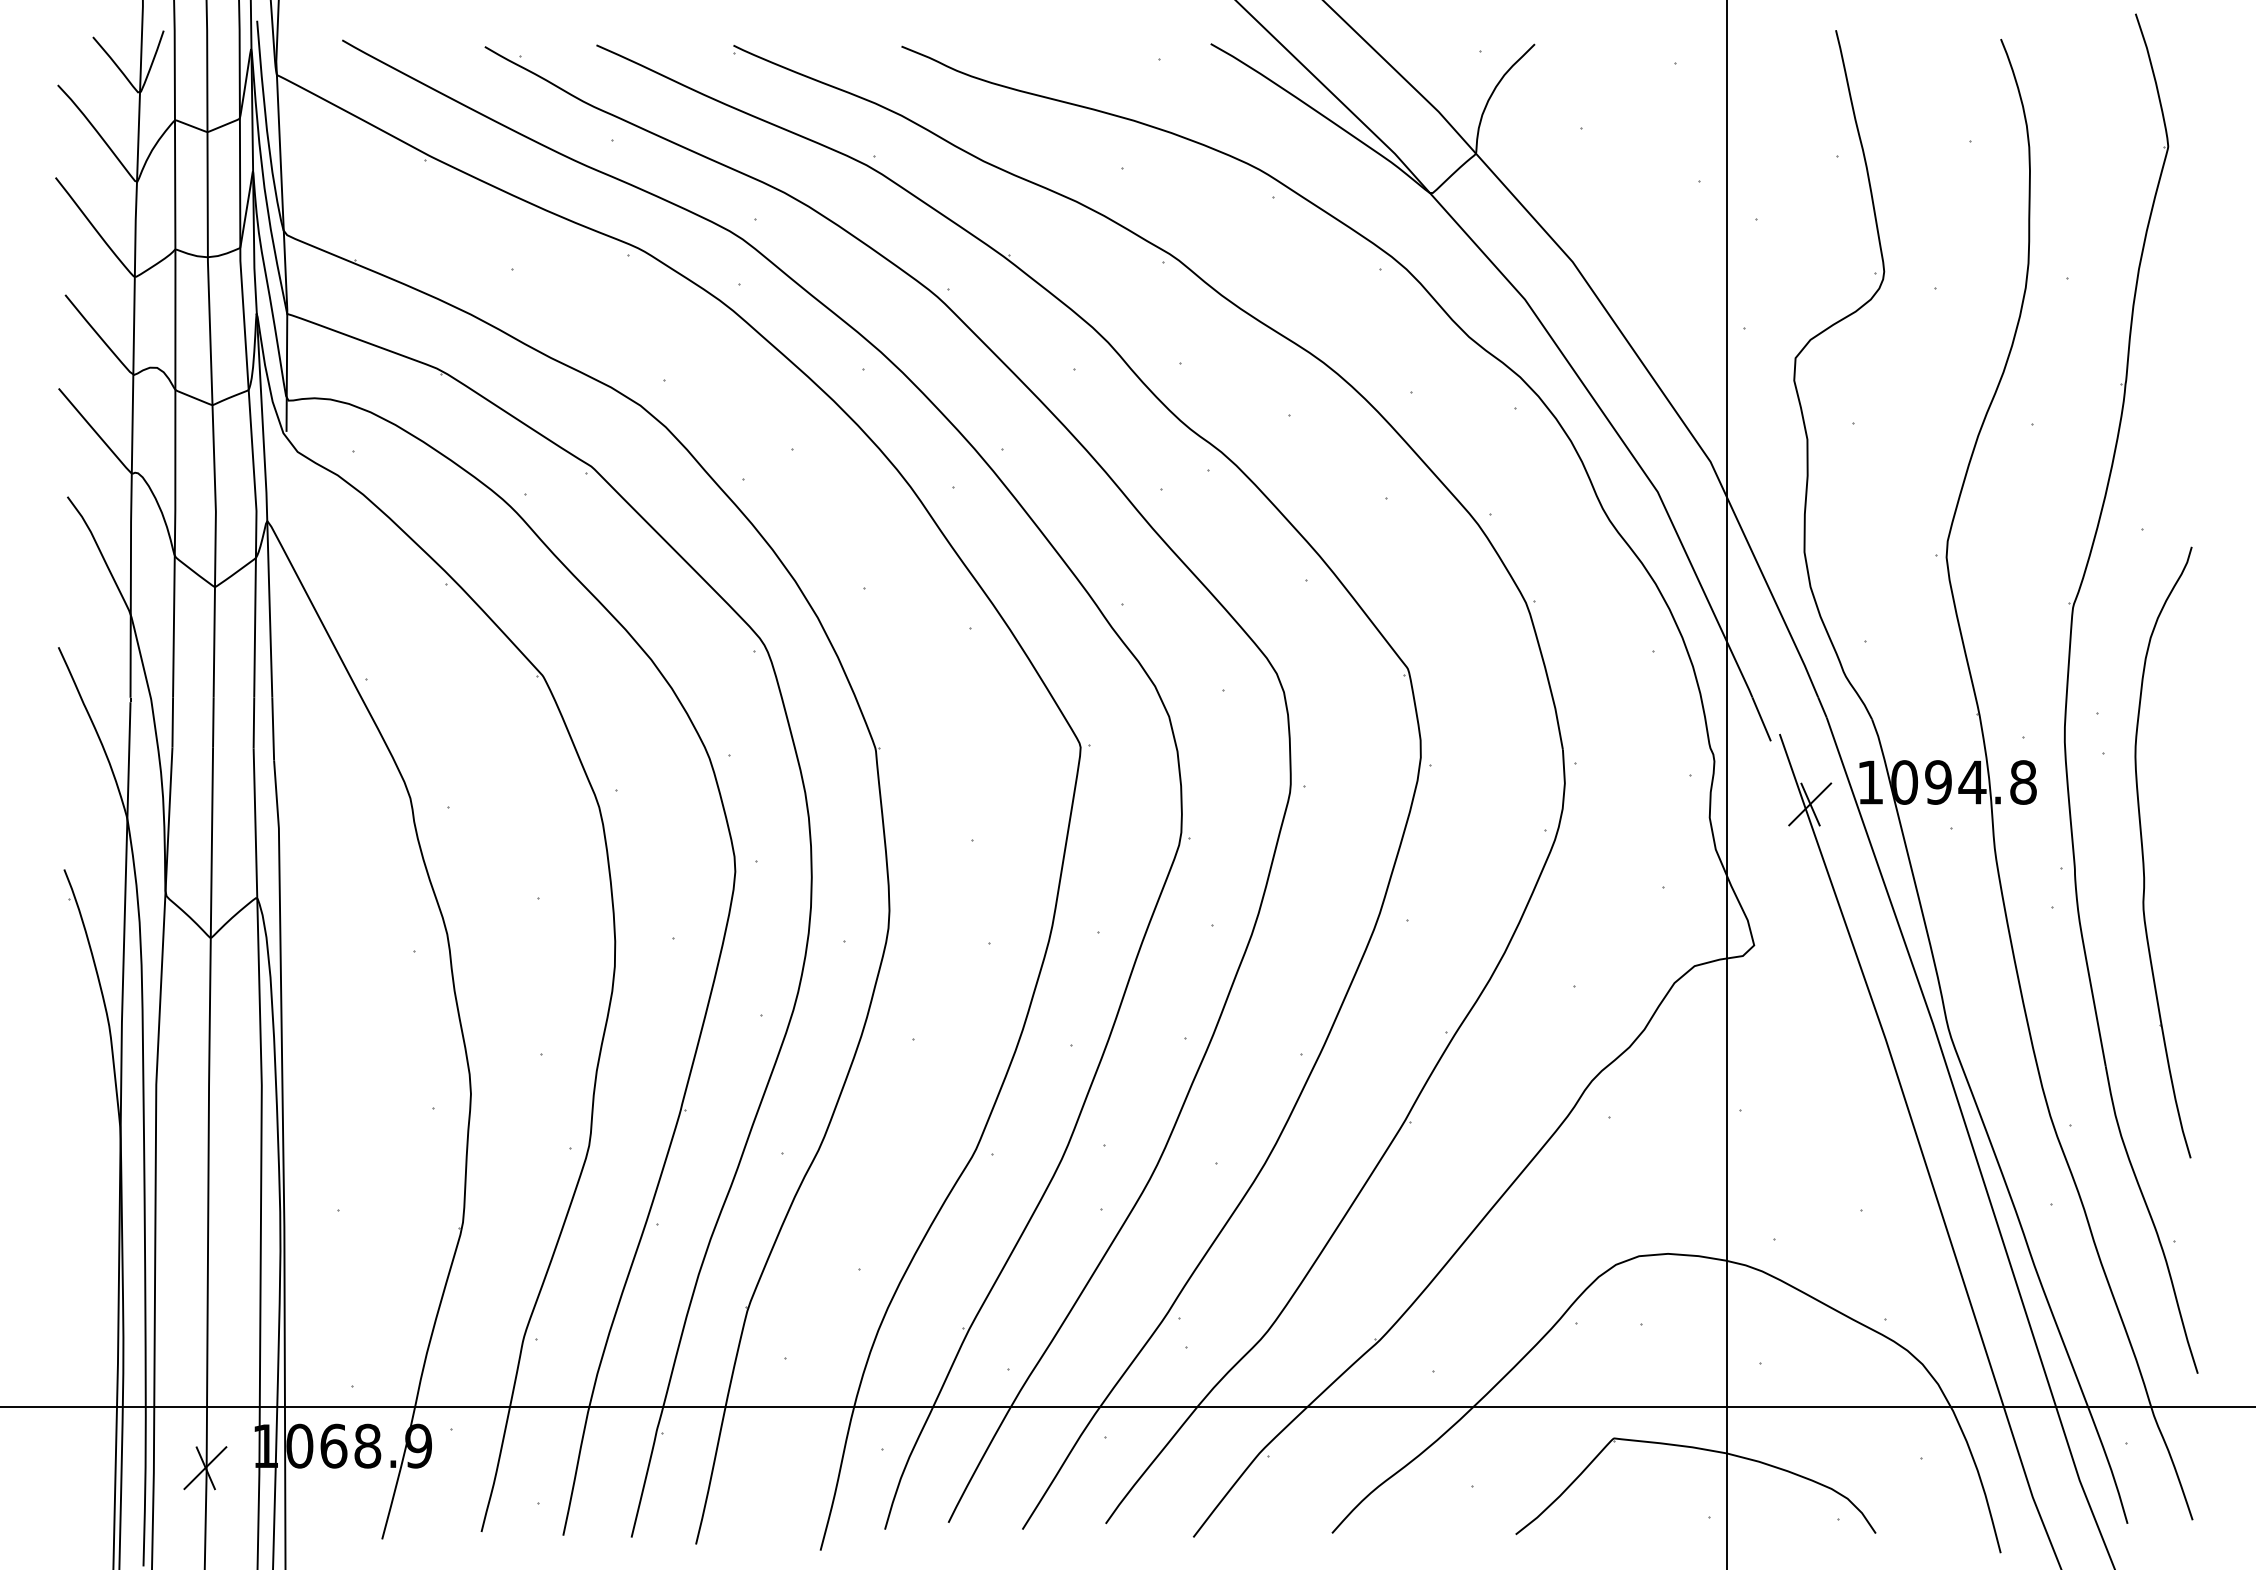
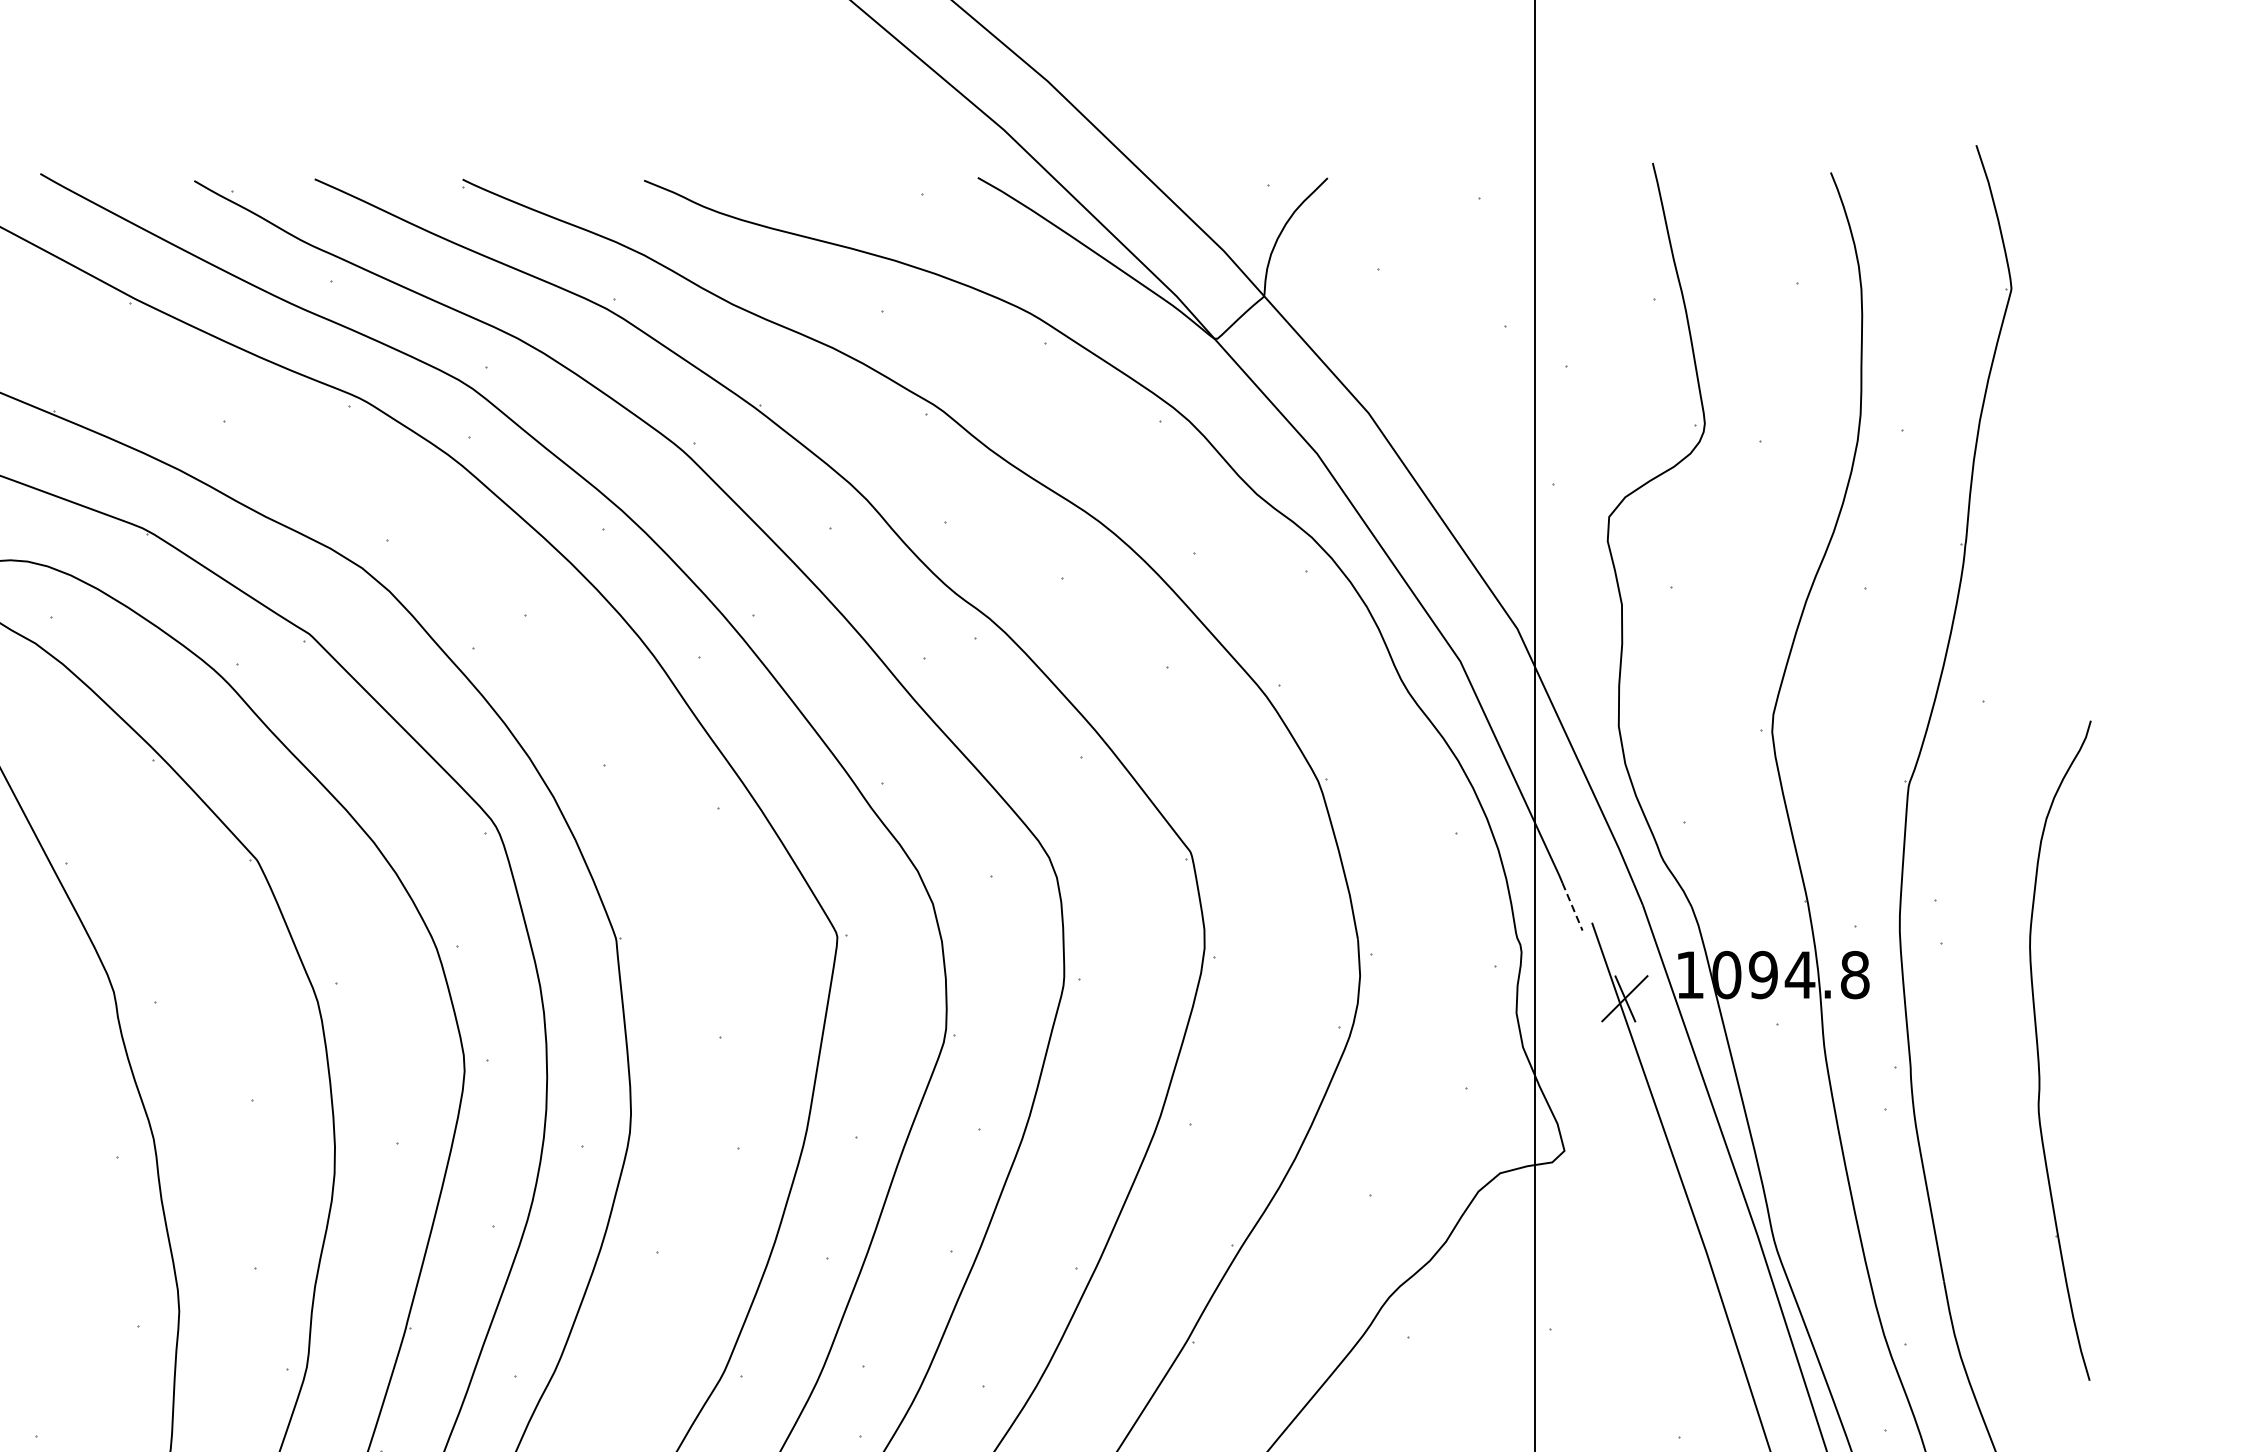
line: (1761, 719) -> (1572, 907), solid -> dashed
part: (2143, 852) -> (2038, 1050), moved

